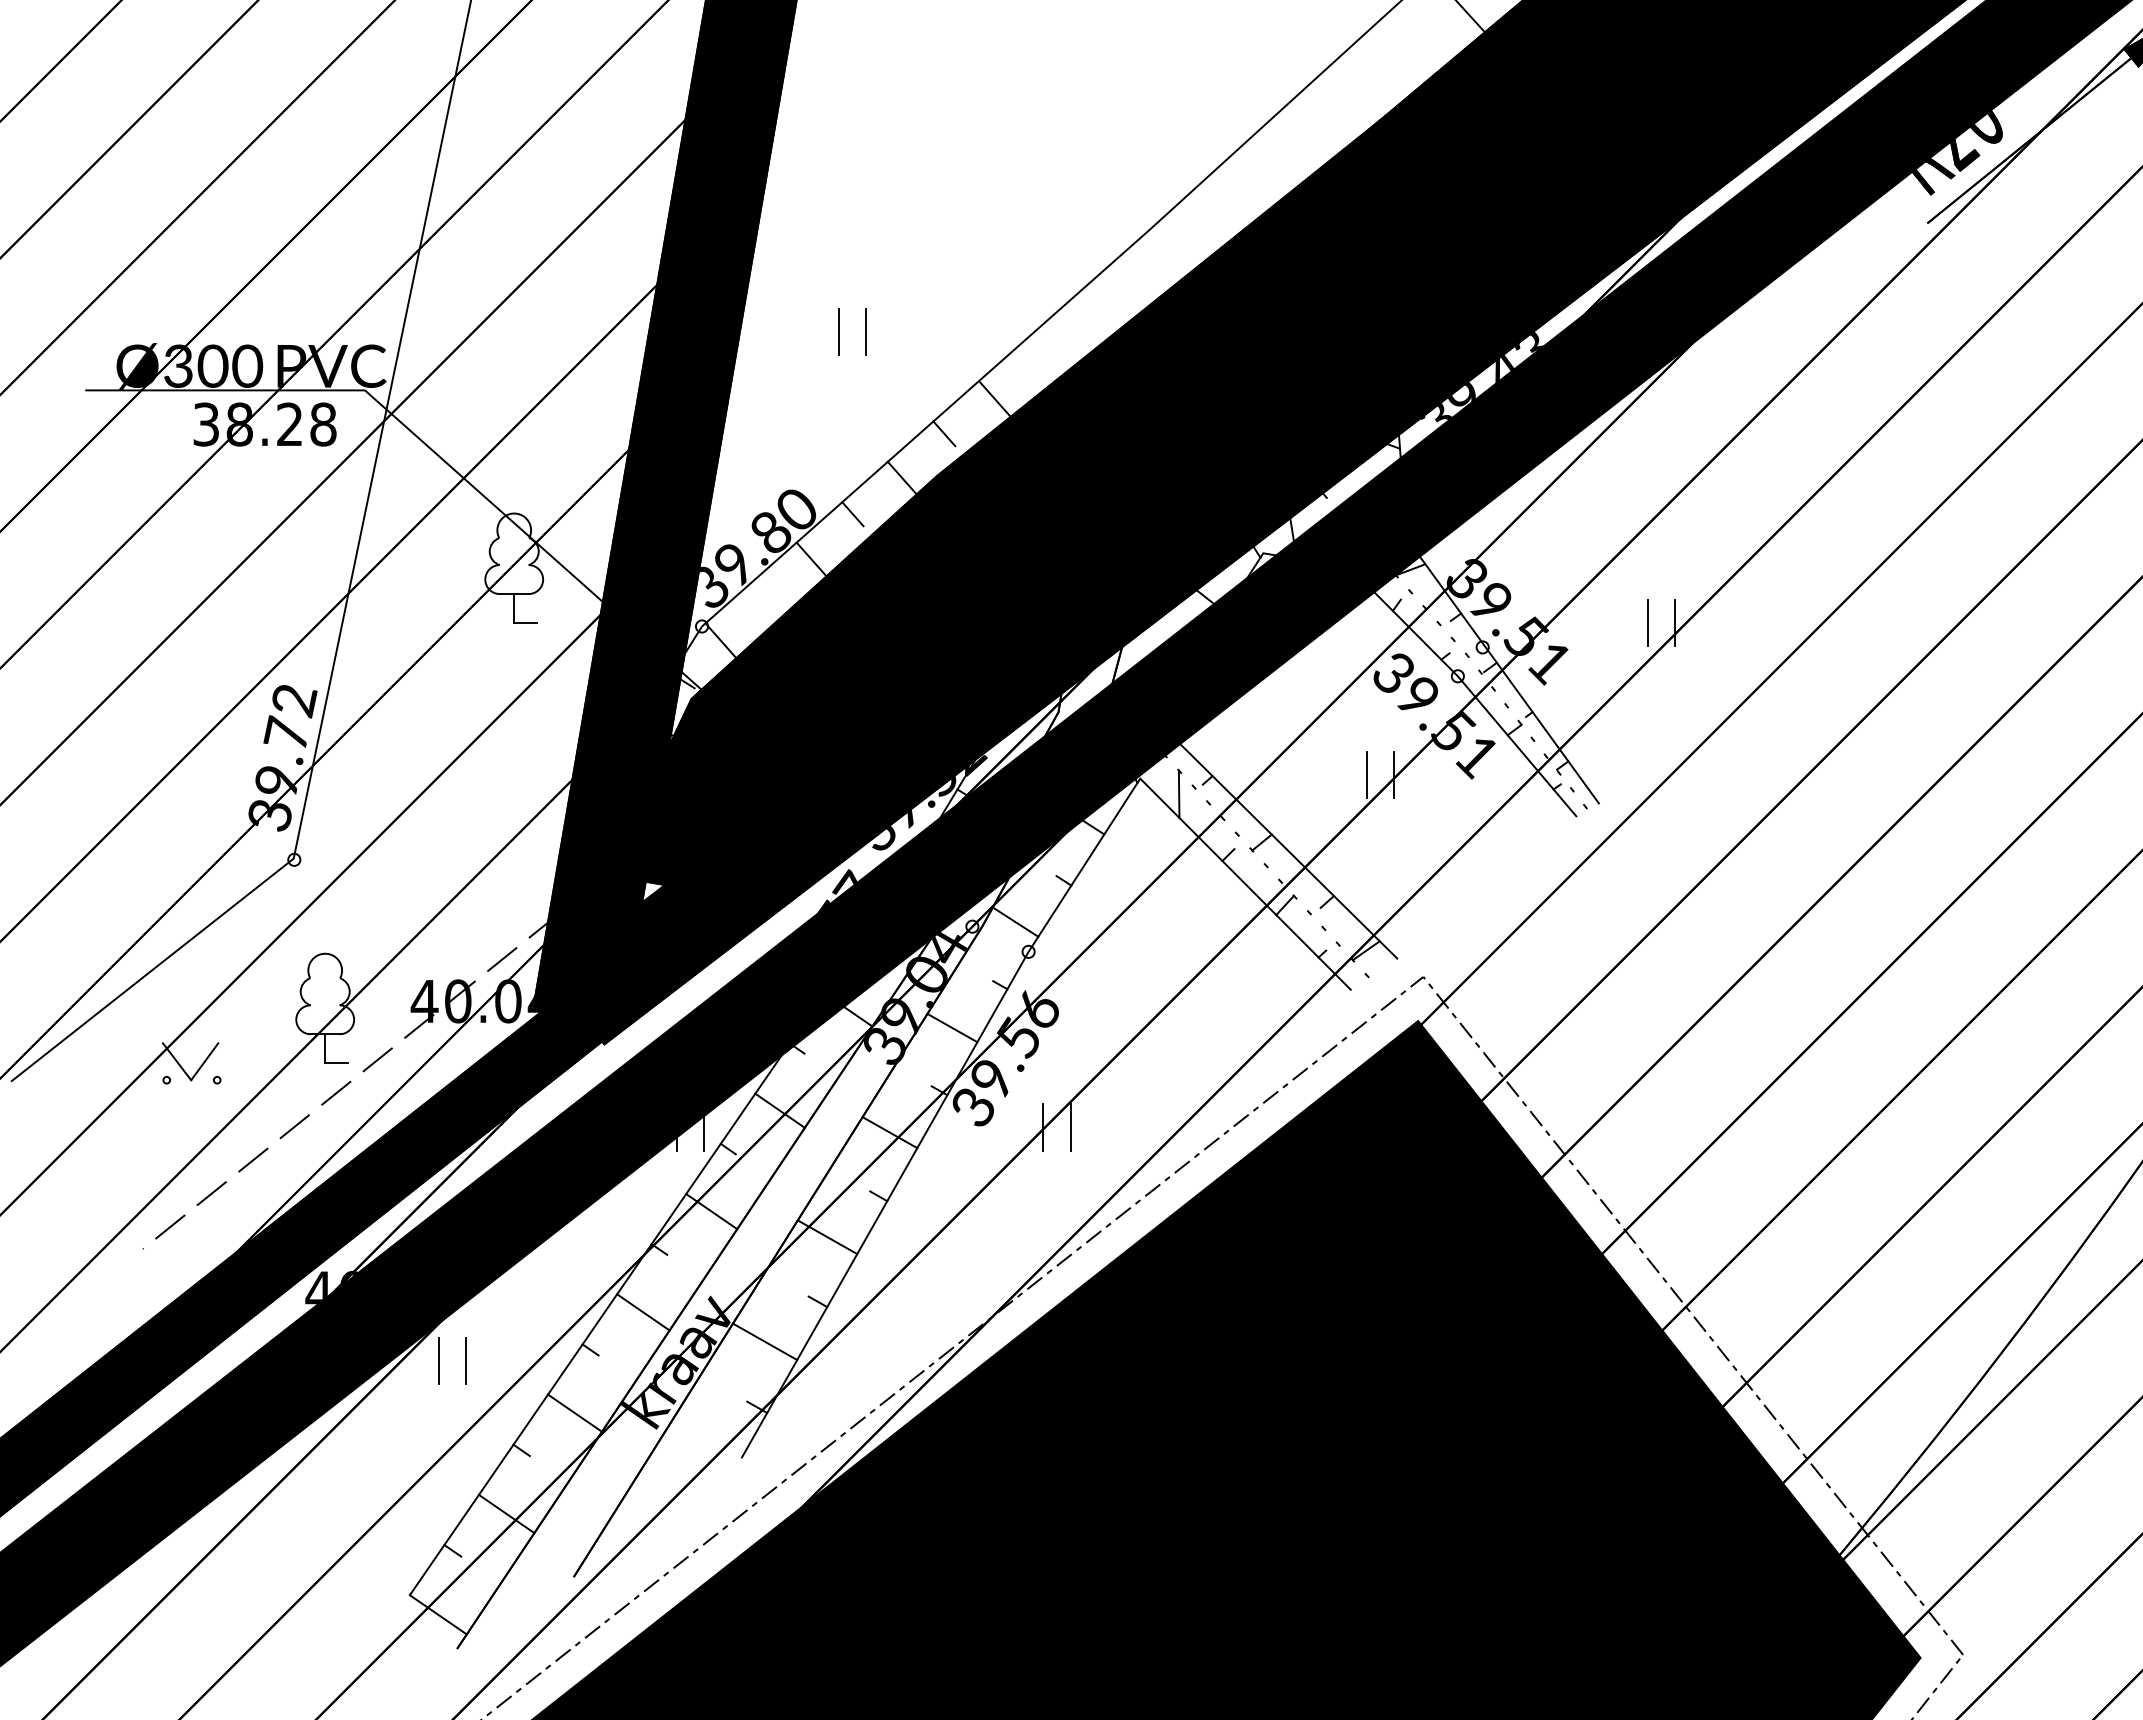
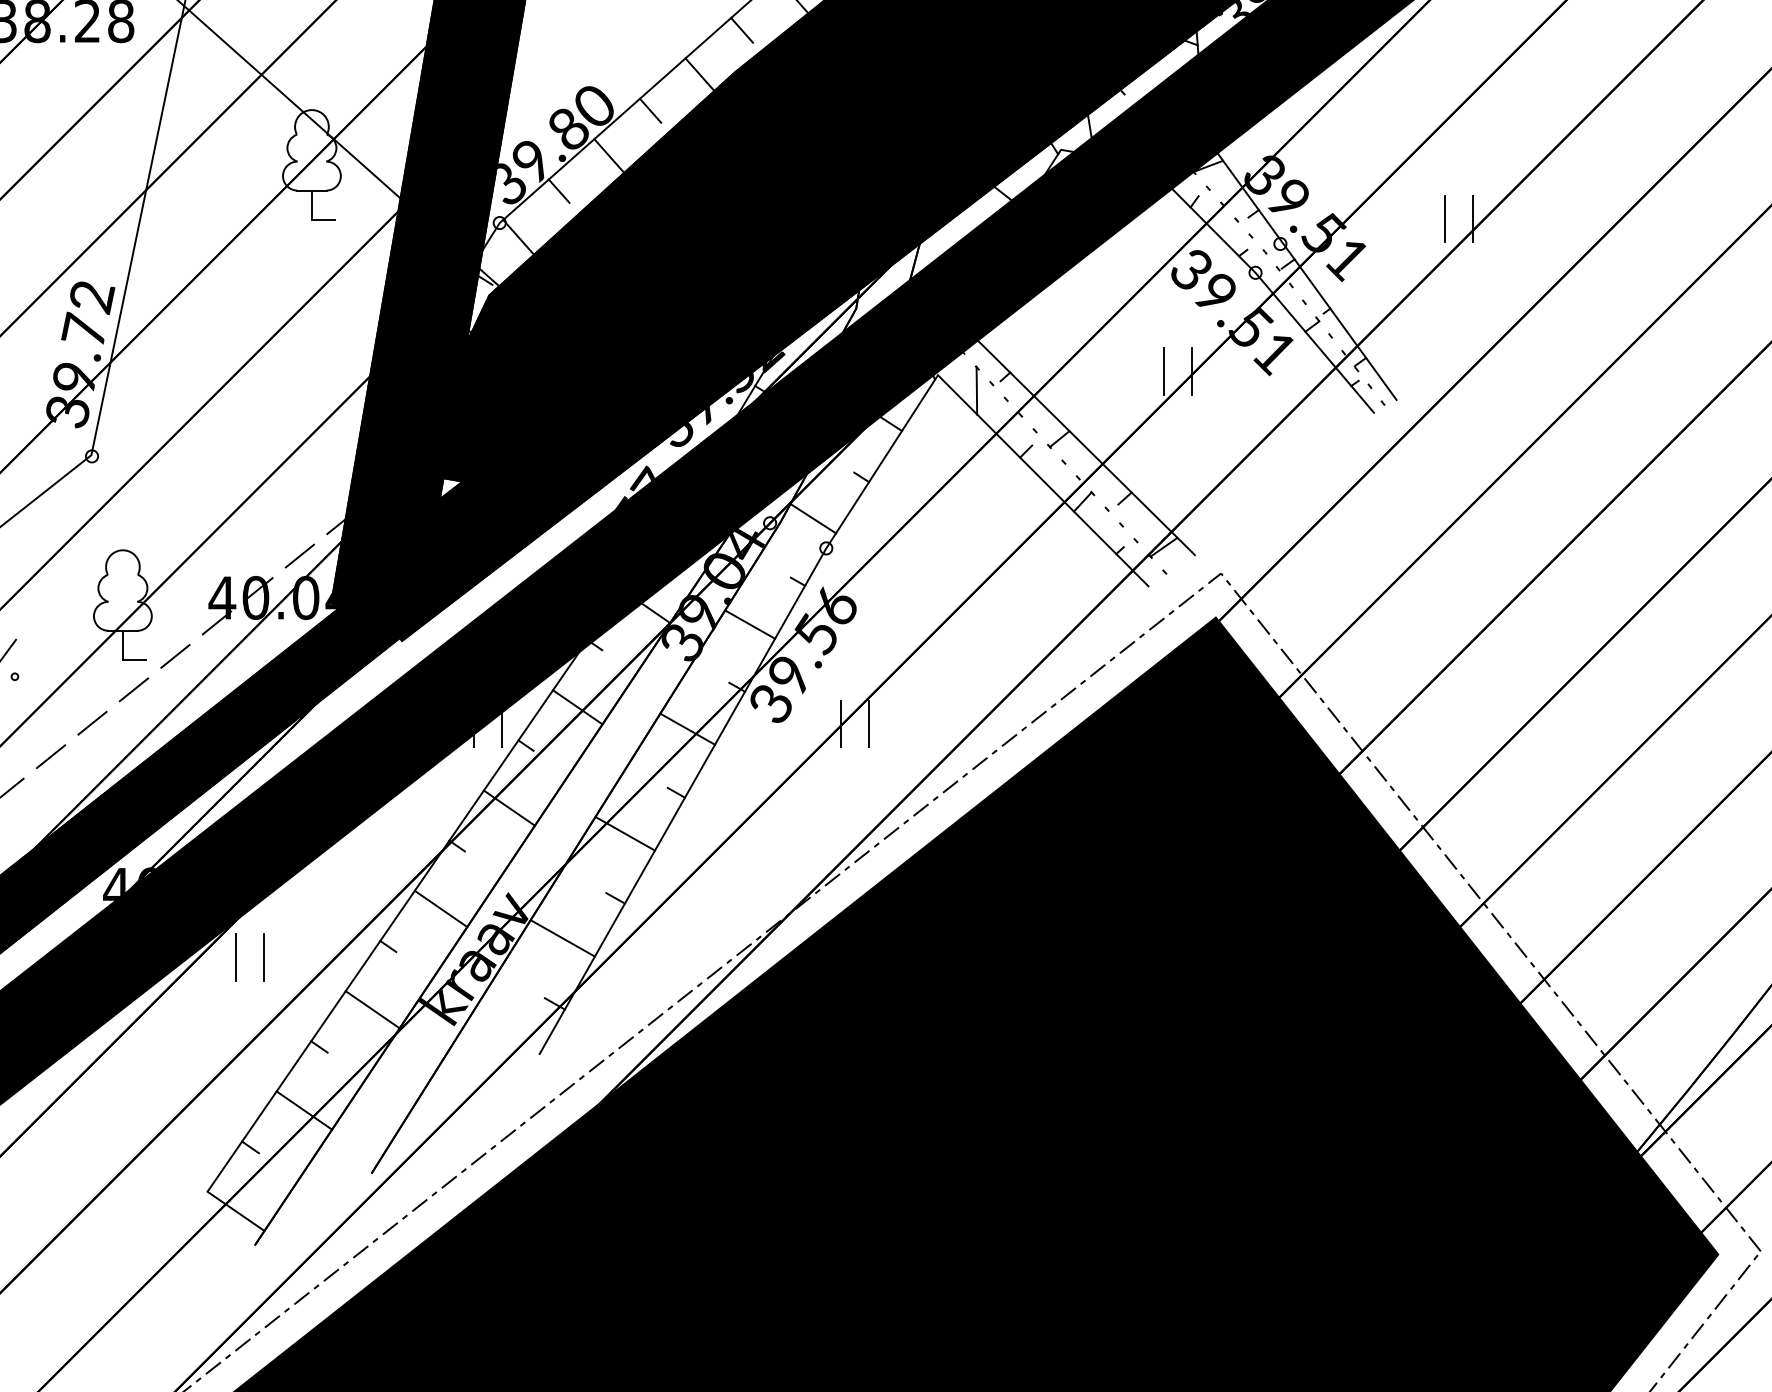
line: (761, 594) -> (559, 191), added

